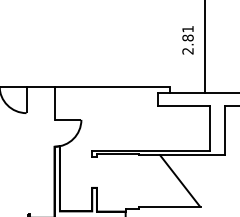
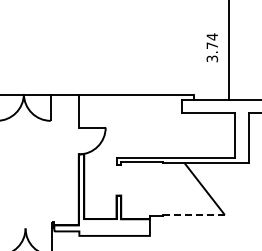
text: (188, 39) -> (212, 47), 2.81 -> 3.74
line: (169, 206) -> (193, 214), solid -> dashed

